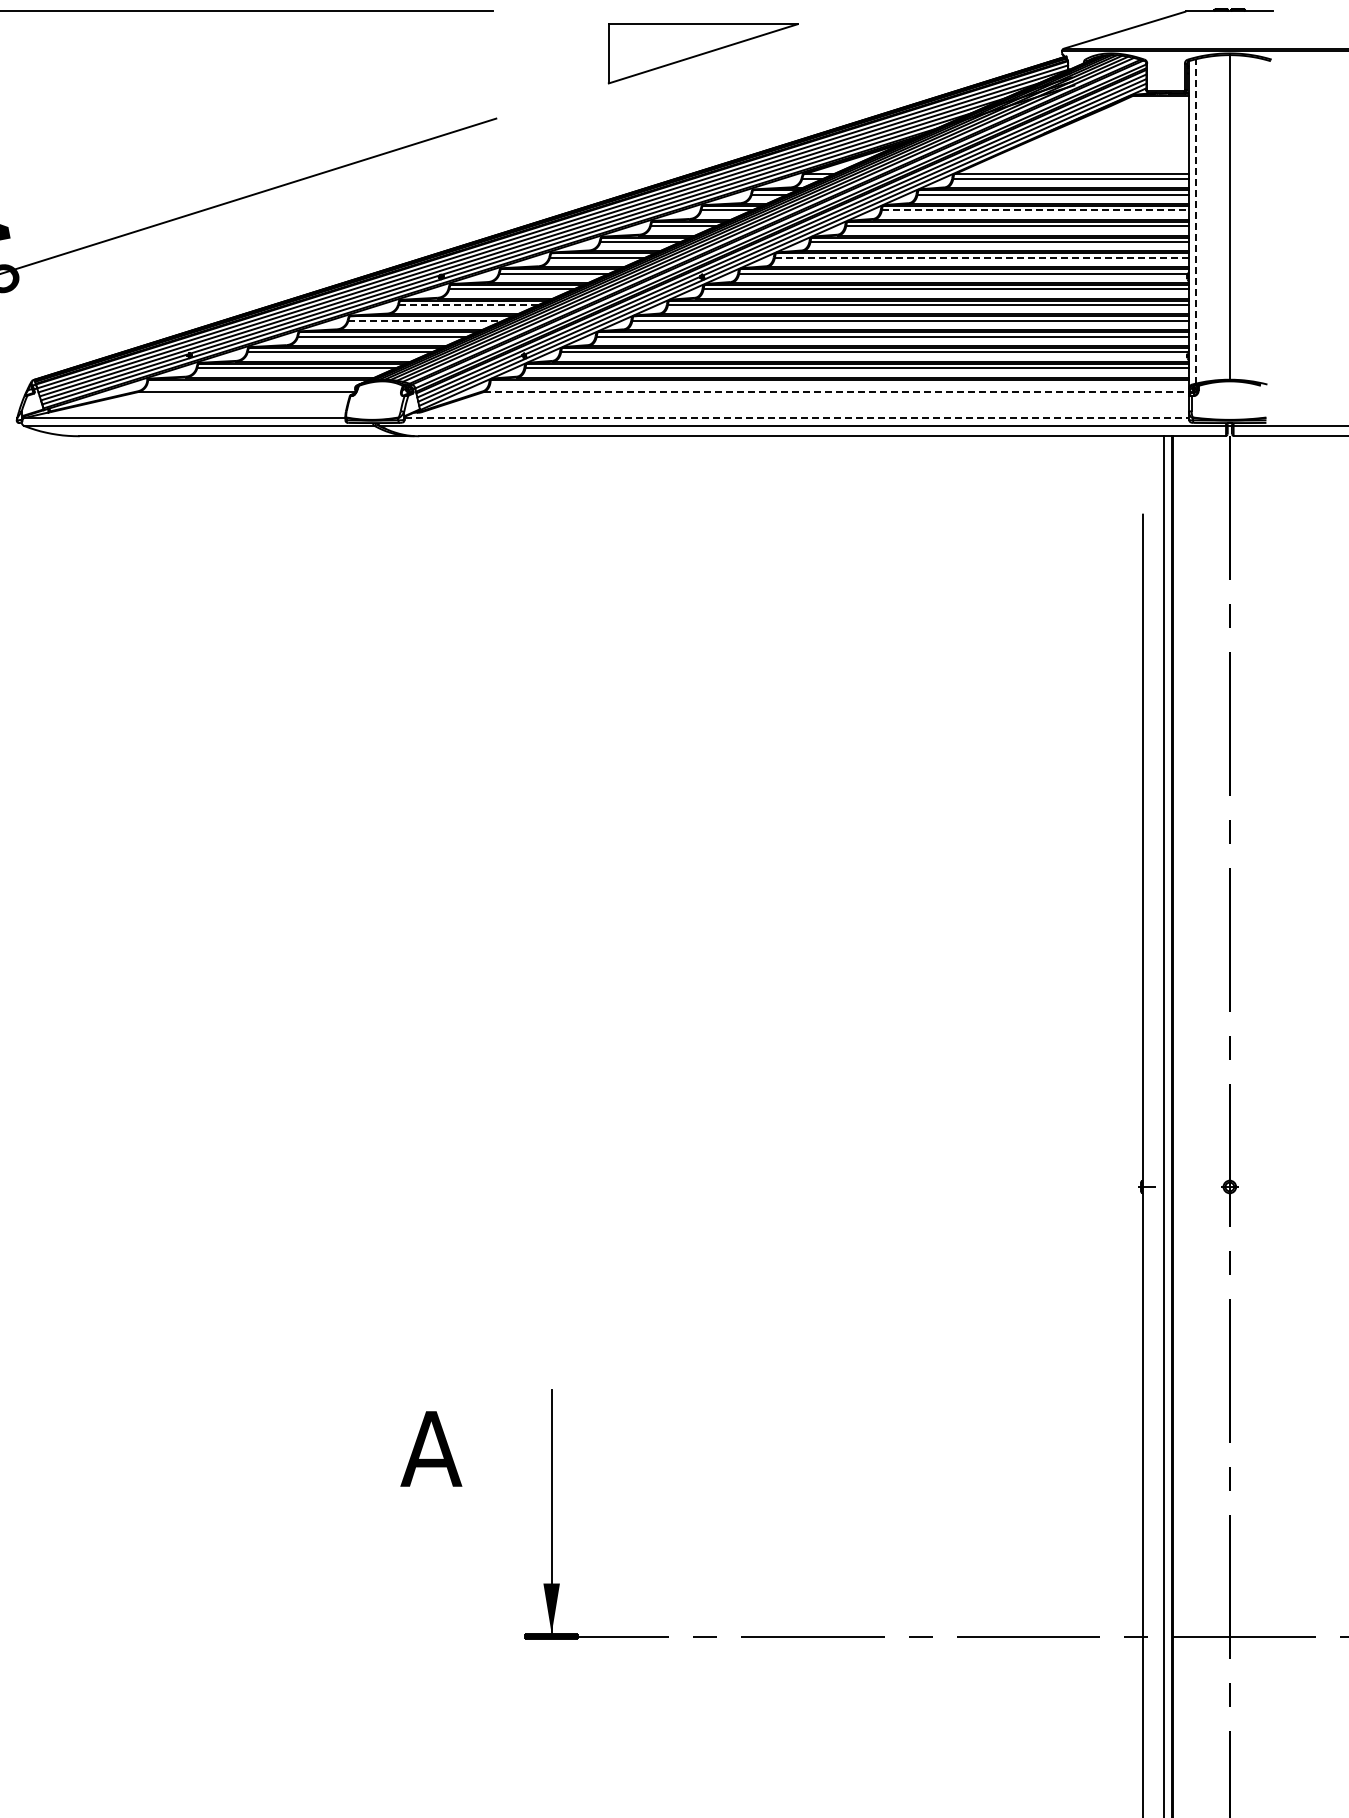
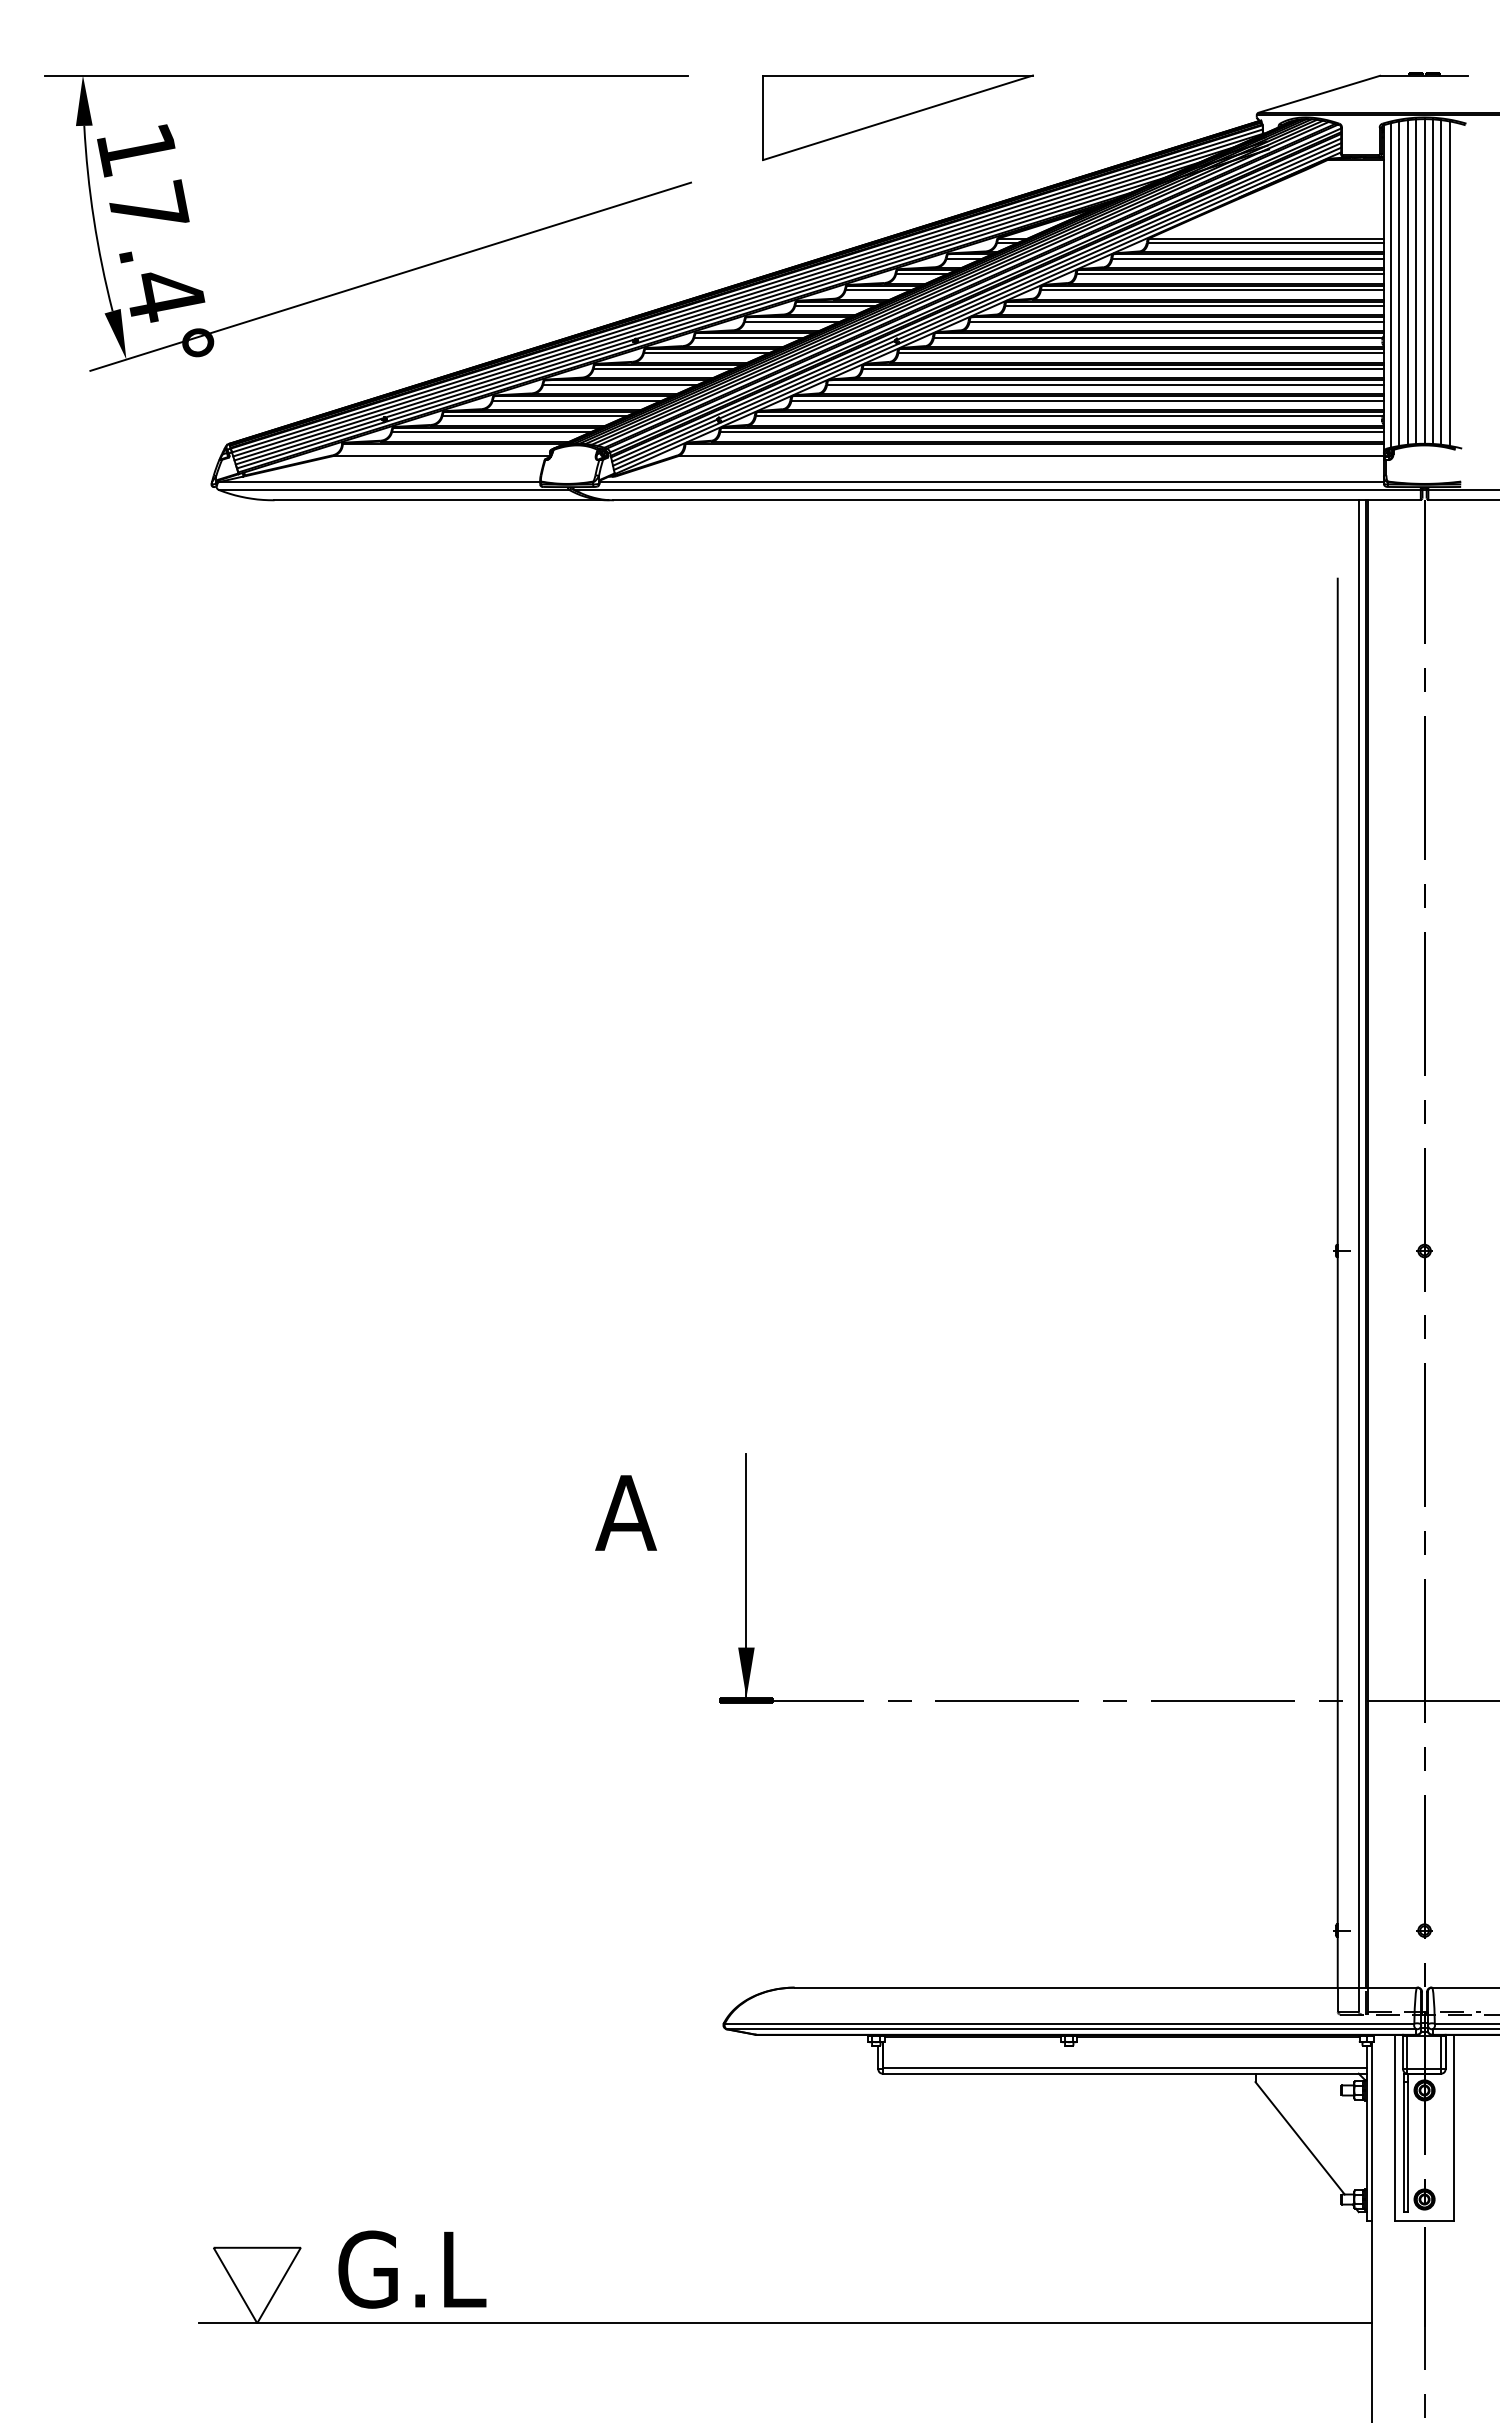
part: (702, 53) -> (897, 117), size x1.43
line: (1035, 210) -> (1230, 274), dashed -> solid
line: (1221, 217) -> (1416, 281), added
line: (1237, 217) -> (1432, 281), added
line: (1212, 218) -> (1407, 282), added
line: (1246, 218) -> (1441, 282), added
line: (1204, 219) -> (1399, 283), added
line: (1254, 219) -> (1449, 283), added
line: (1196, 220) -> (1391, 284), dashed -> solid
line: (982, 257) -> (1177, 321), dashed -> solid
line: (468, 305) -> (663, 369), dashed -> solid
line: (425, 320) -> (620, 384), dashed -> solid
line: (836, 392) -> (1031, 456), dashed -> solid
line: (797, 417) -> (992, 481), dashed -> solid

